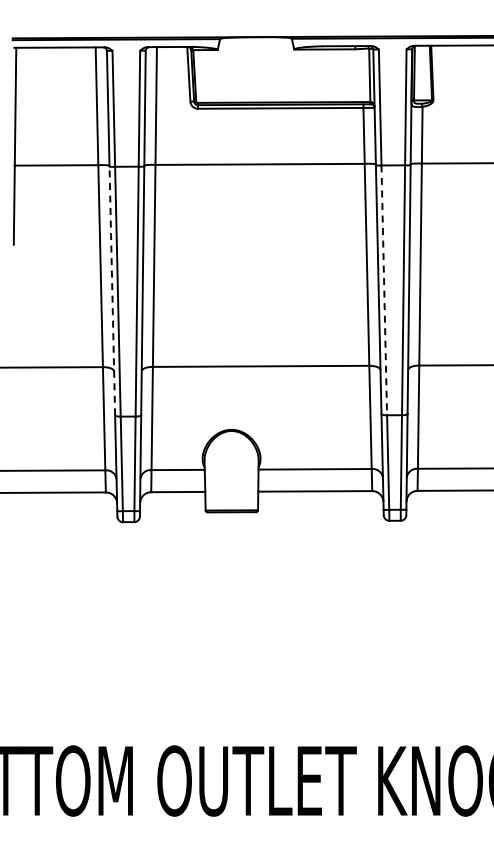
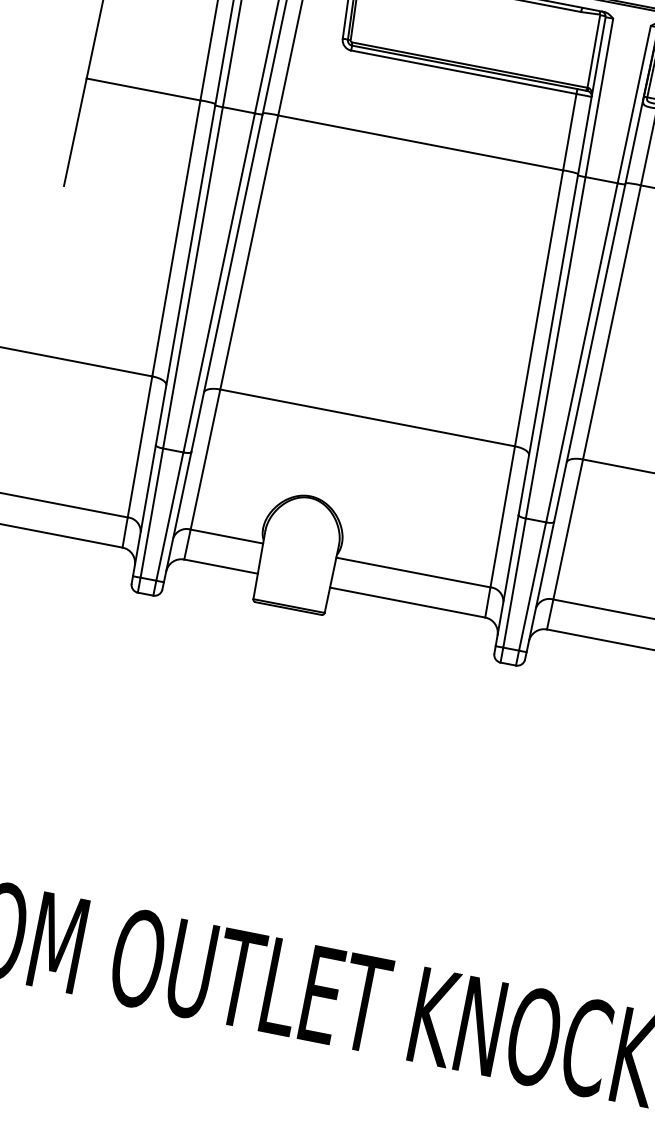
line: (112, 290) -> (185, 274), dashed -> solid
line: (384, 290) -> (555, 347), dashed -> solid

